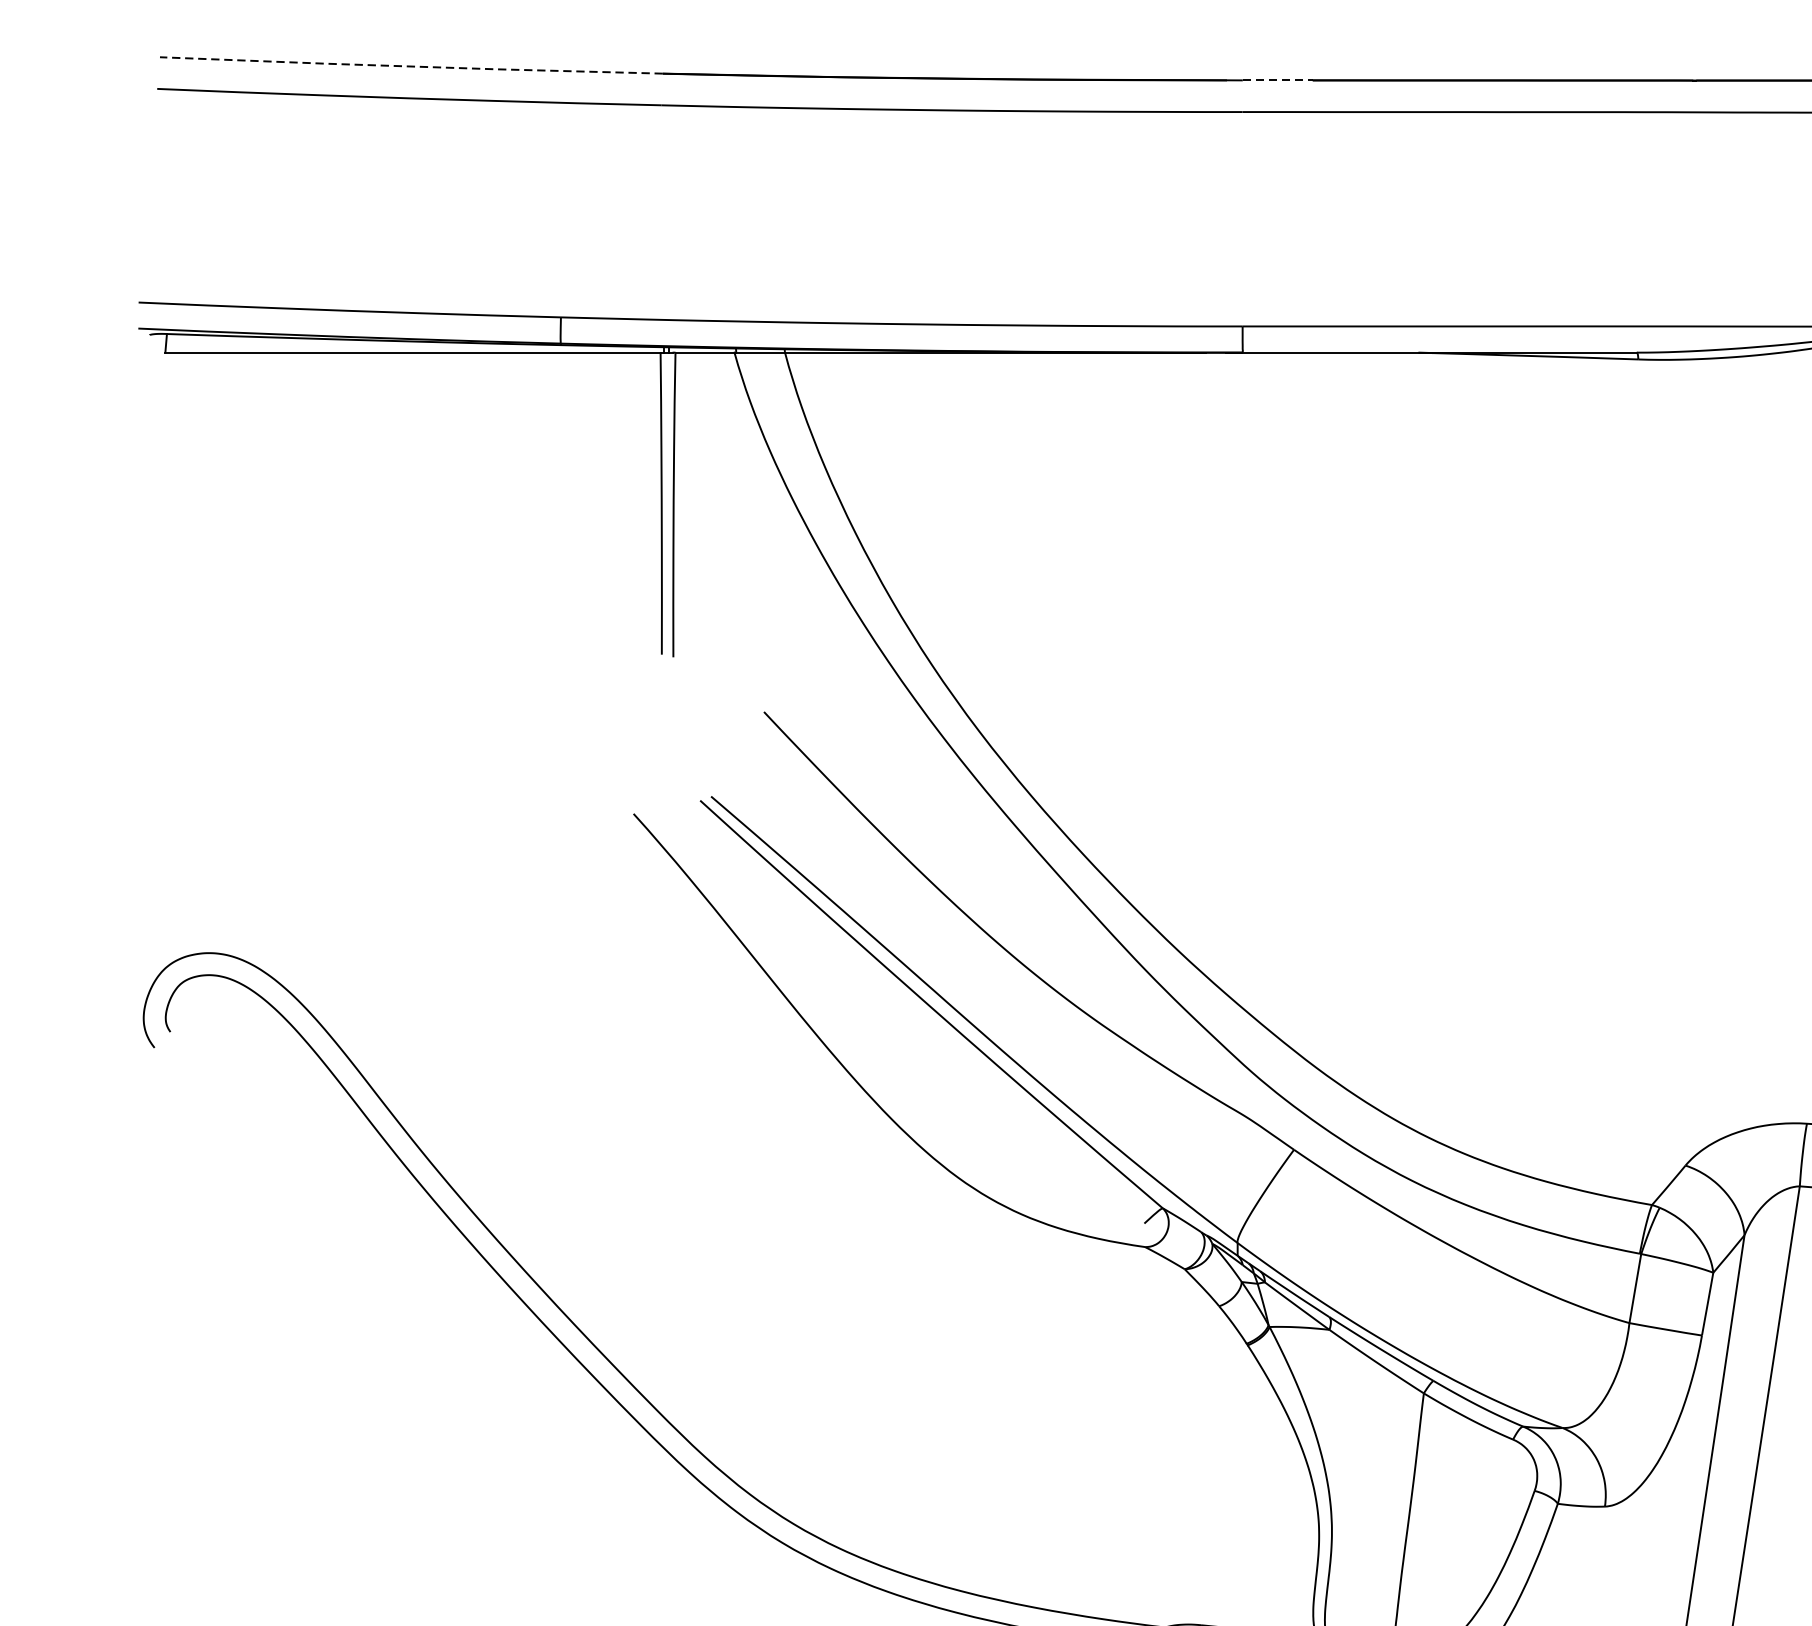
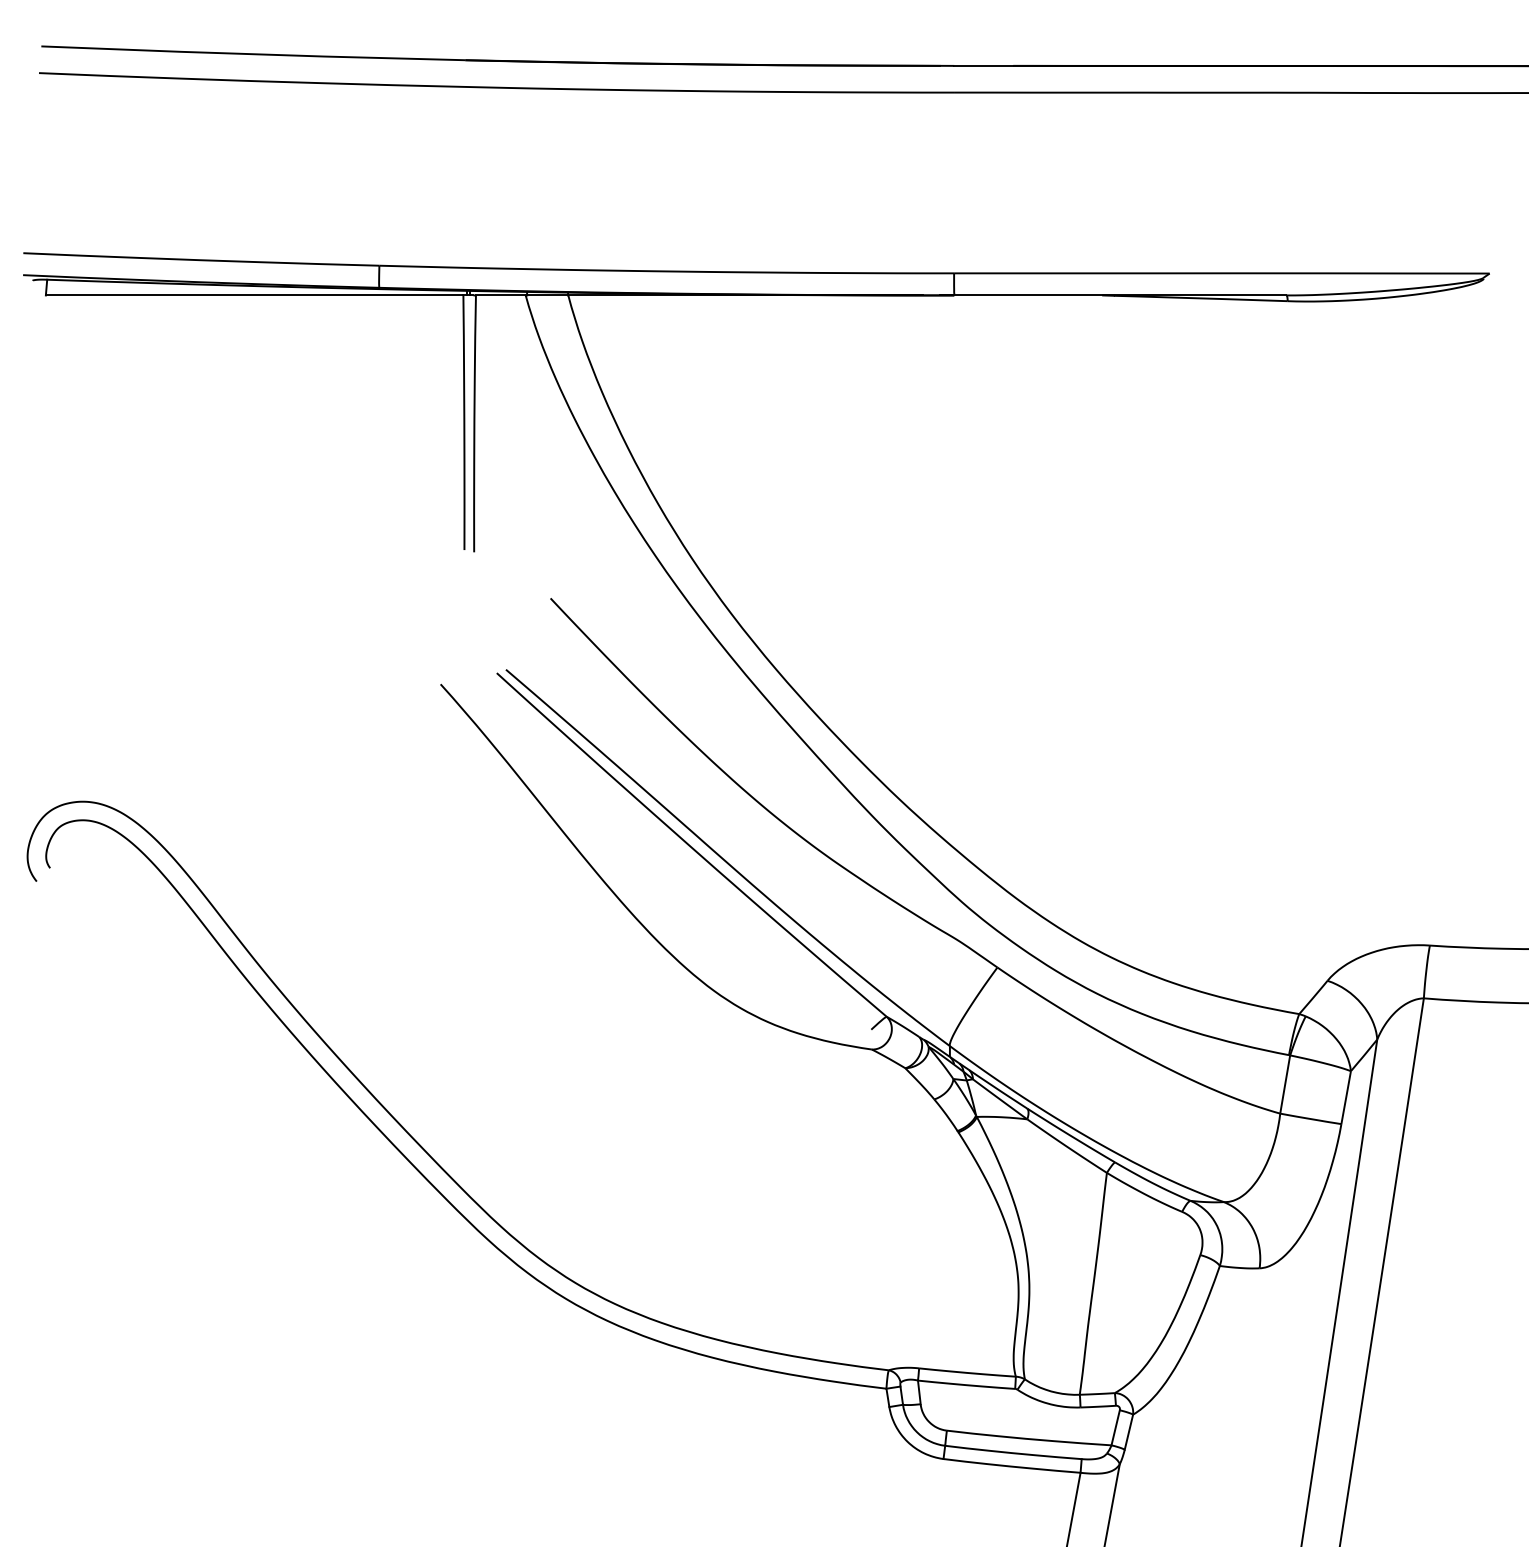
line: (410, 66) -> (252, 54), dashed -> solid
line: (1278, 79) -> (984, 65), dashed -> solid

